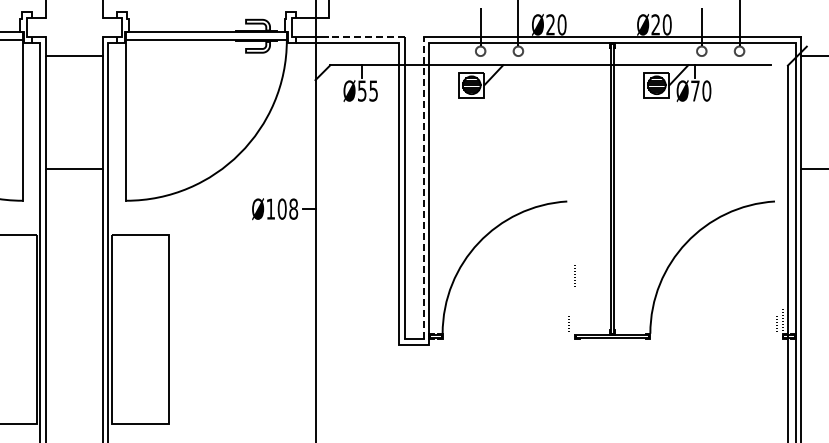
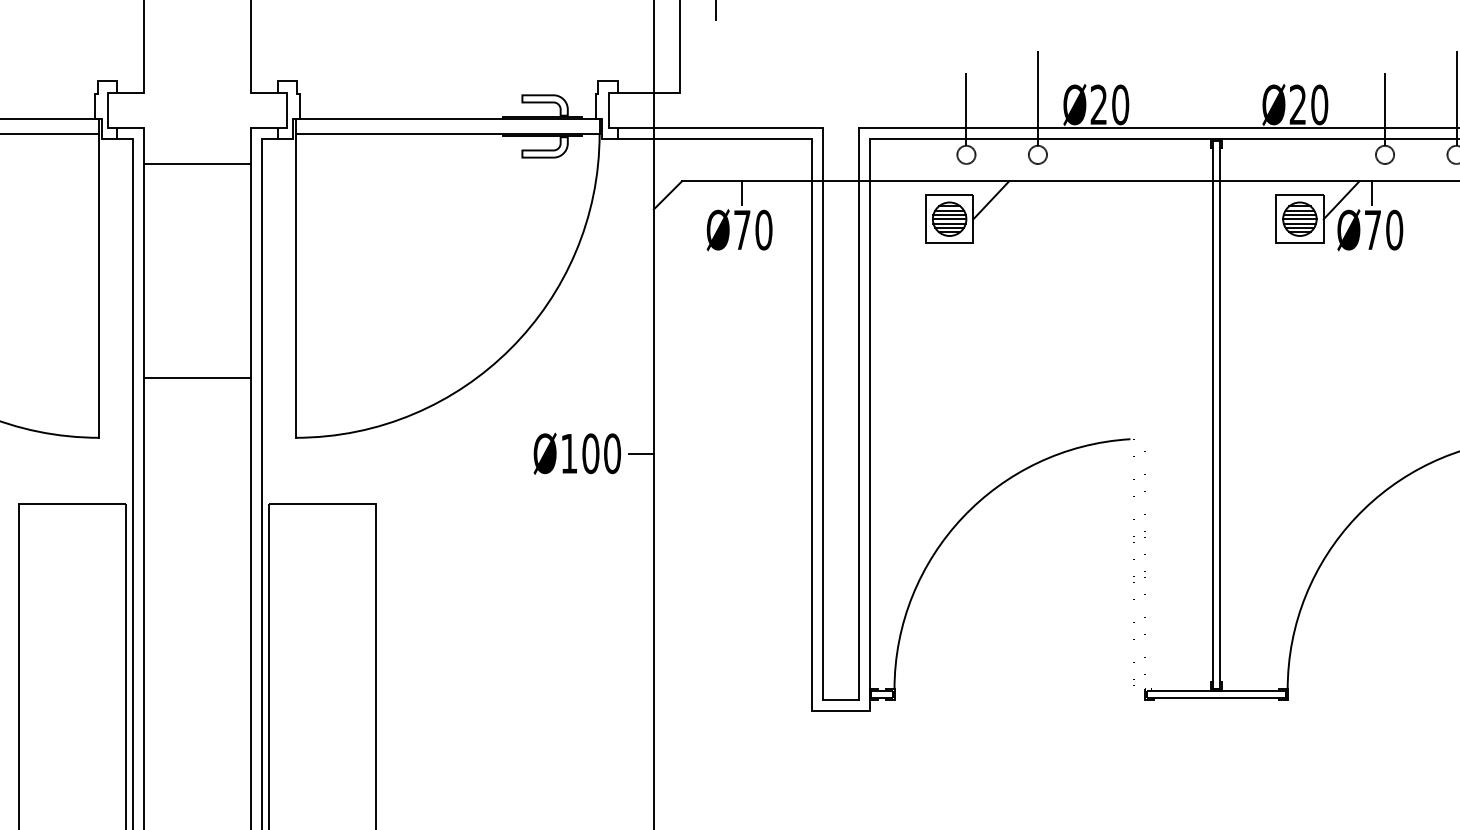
line: (367, 37) -> (752, 128), dashed -> solid
text: (368, 90) -> (754, 229), Ø55 -> Ø70
line: (423, 187) -> (858, 412), dashed -> solid
text: (293, 208) -> (612, 452), Ø108 -> Ø100

